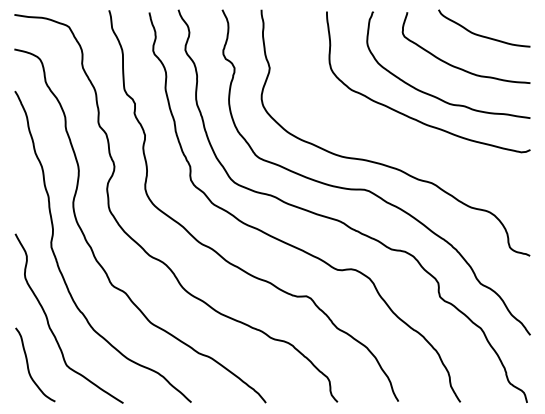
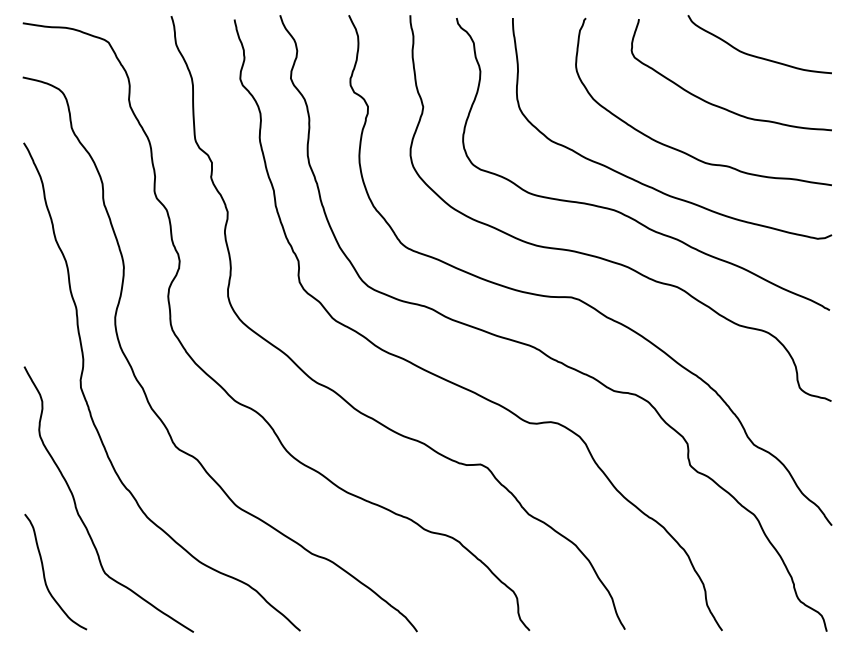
curve: (395, 134) -> (620, 210), added

